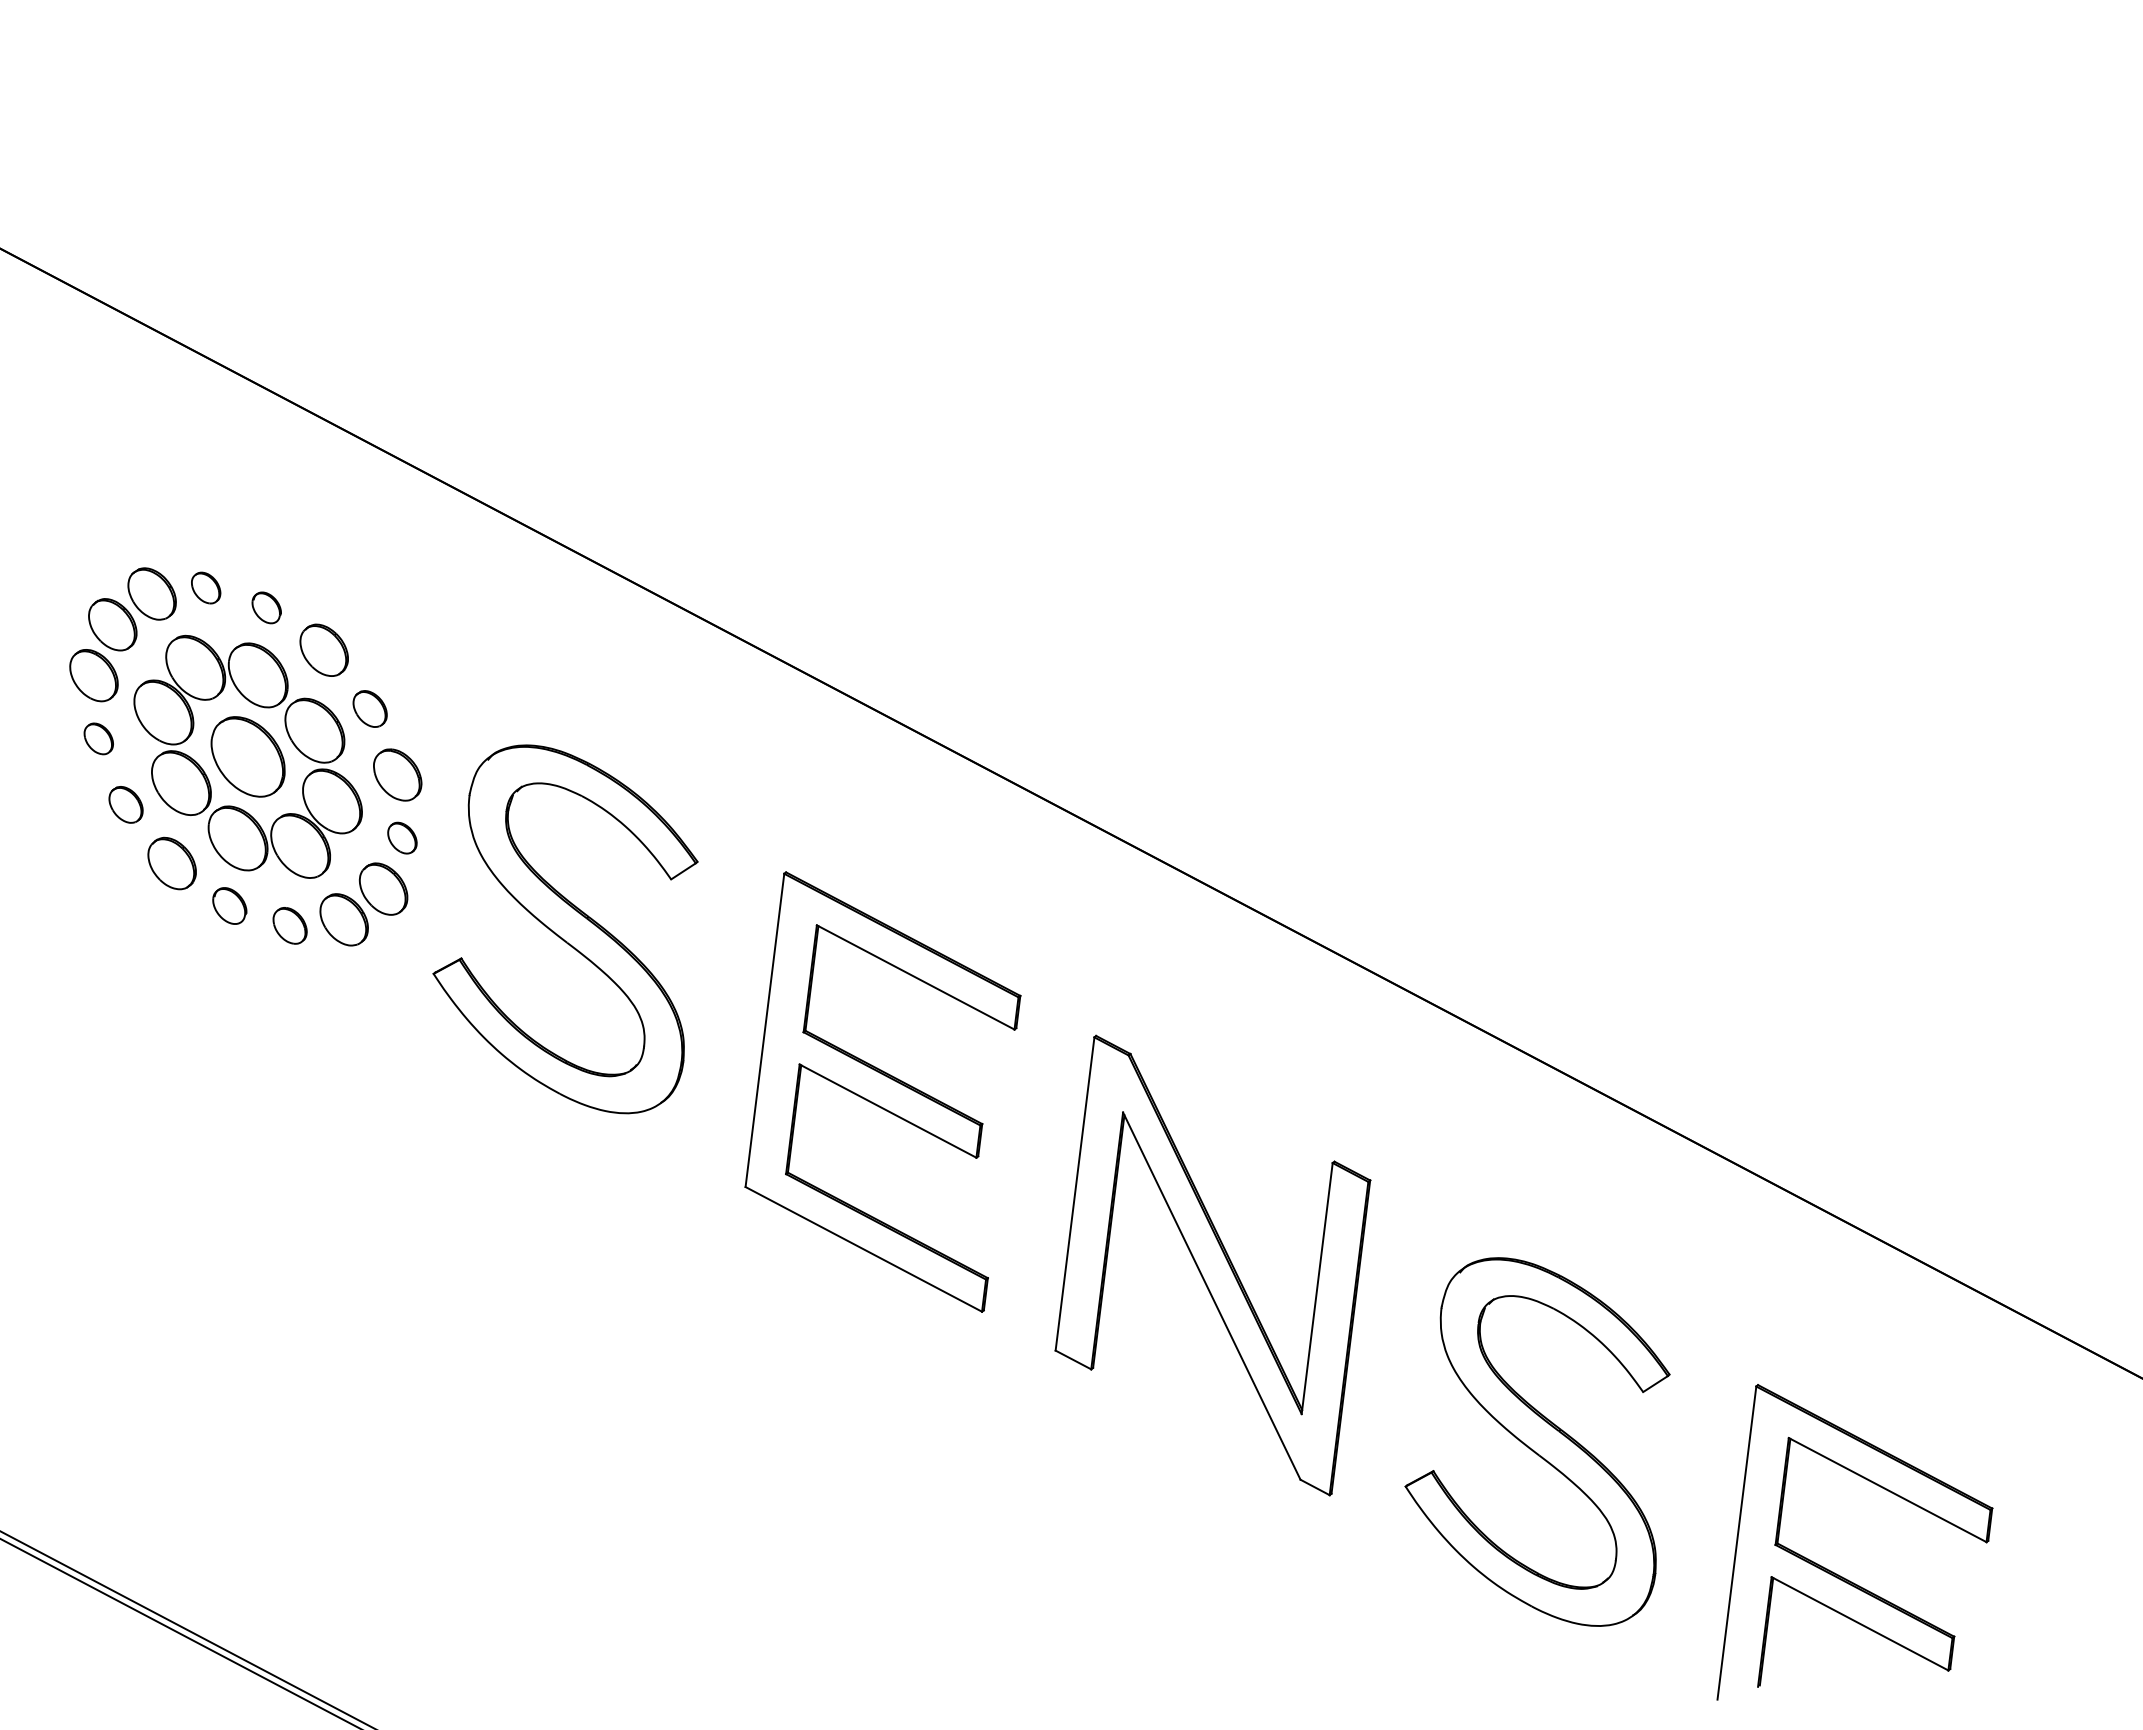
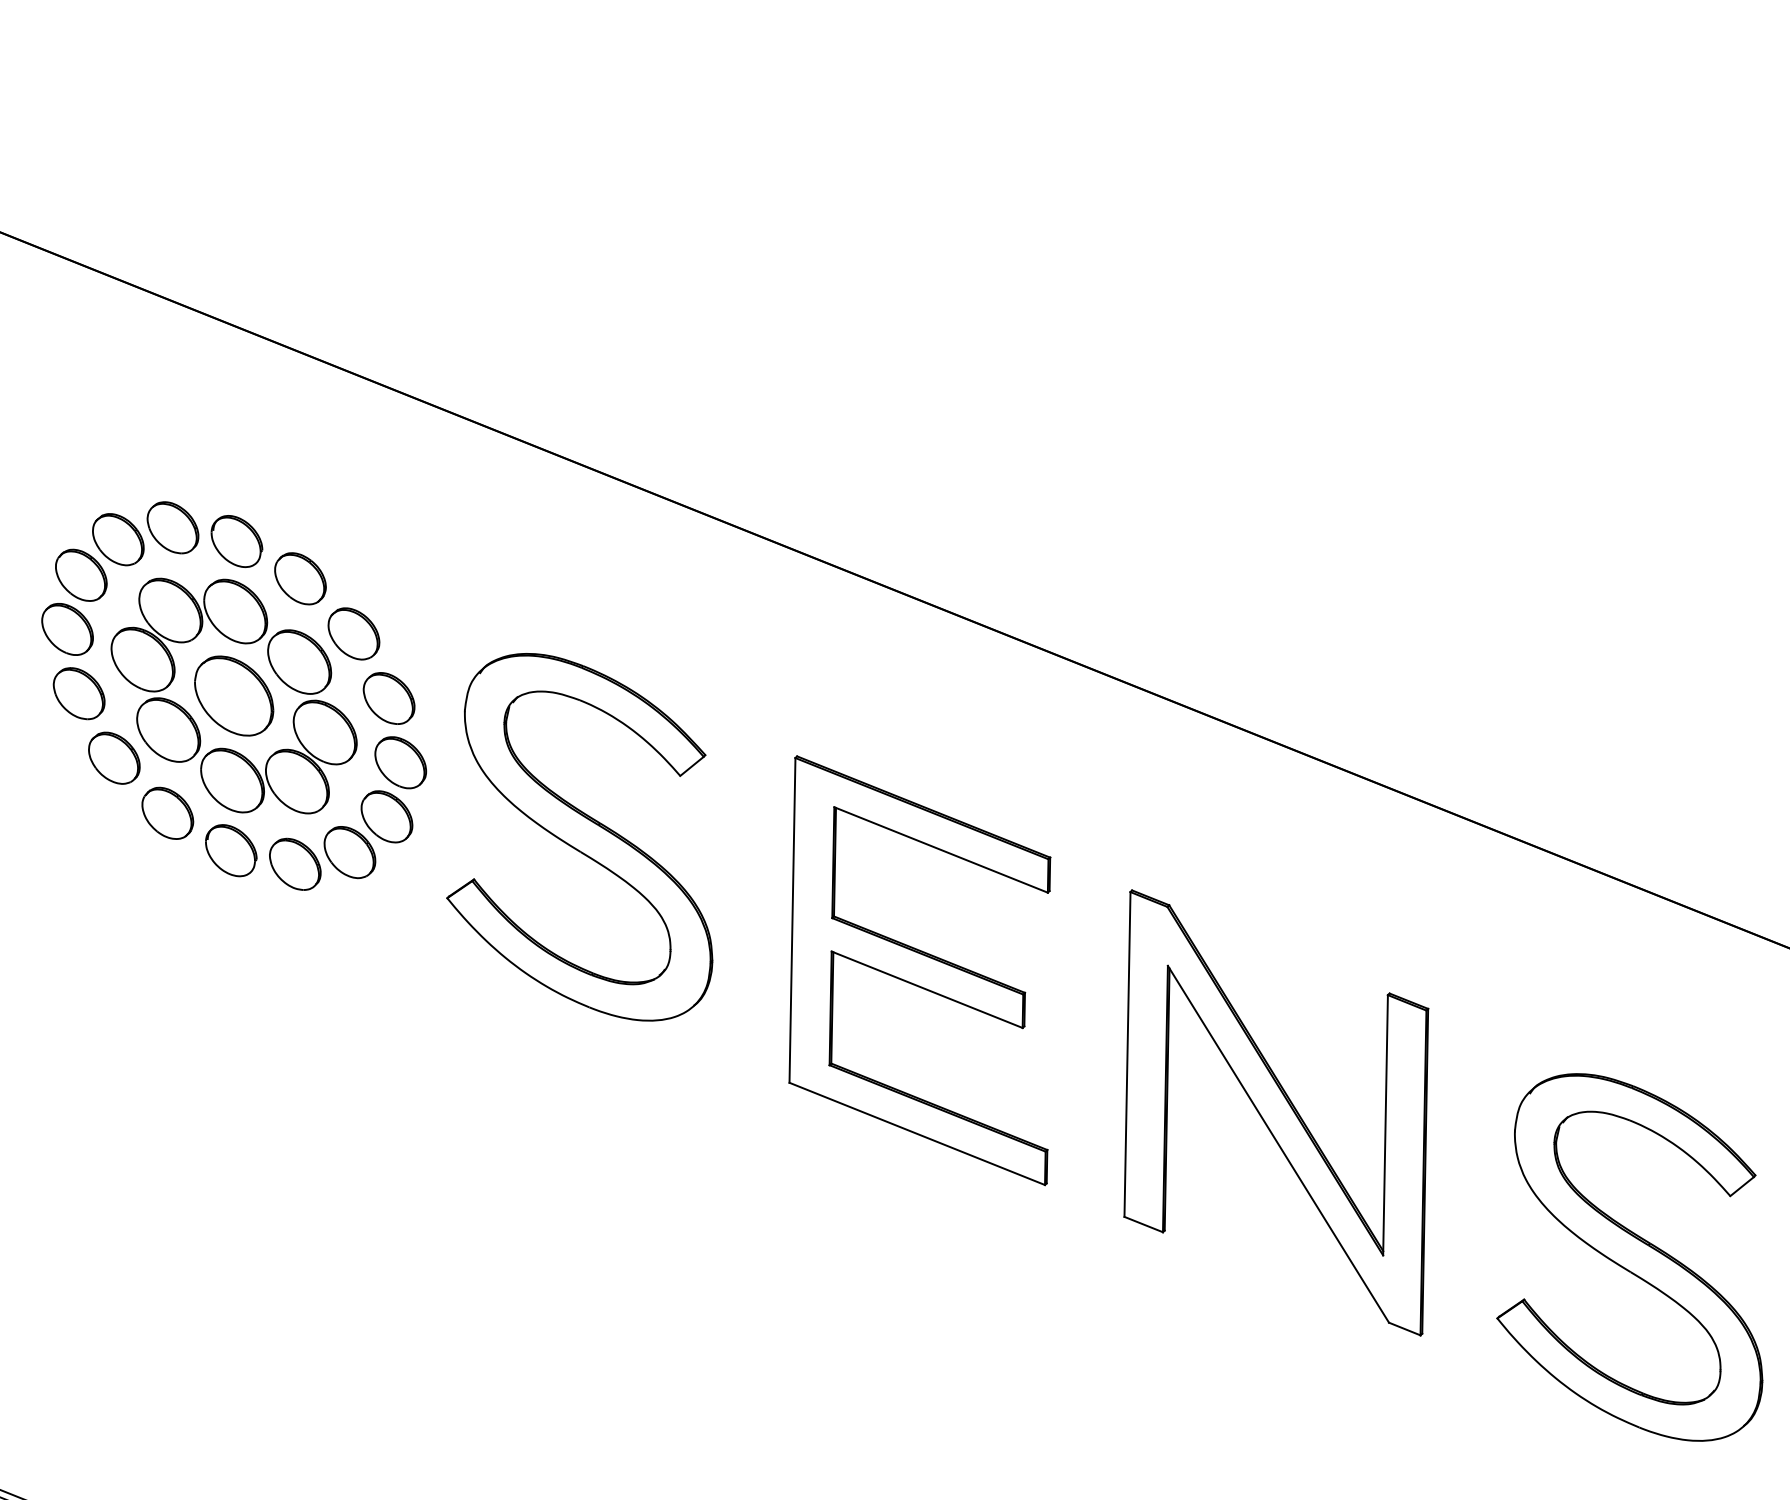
part: (205, 587) -> (172, 527), size x1.67
part: (266, 607) -> (236, 541), size x1.67
part: (369, 708) -> (353, 633), size x1.43
part: (98, 738) -> (78, 693), size x1.67
part: (125, 804) -> (113, 757), size x1.43
part: (402, 837) -> (400, 761), size x1.67
part: (229, 905) -> (230, 850), size x1.43
part: (289, 925) -> (294, 864), size x1.43

